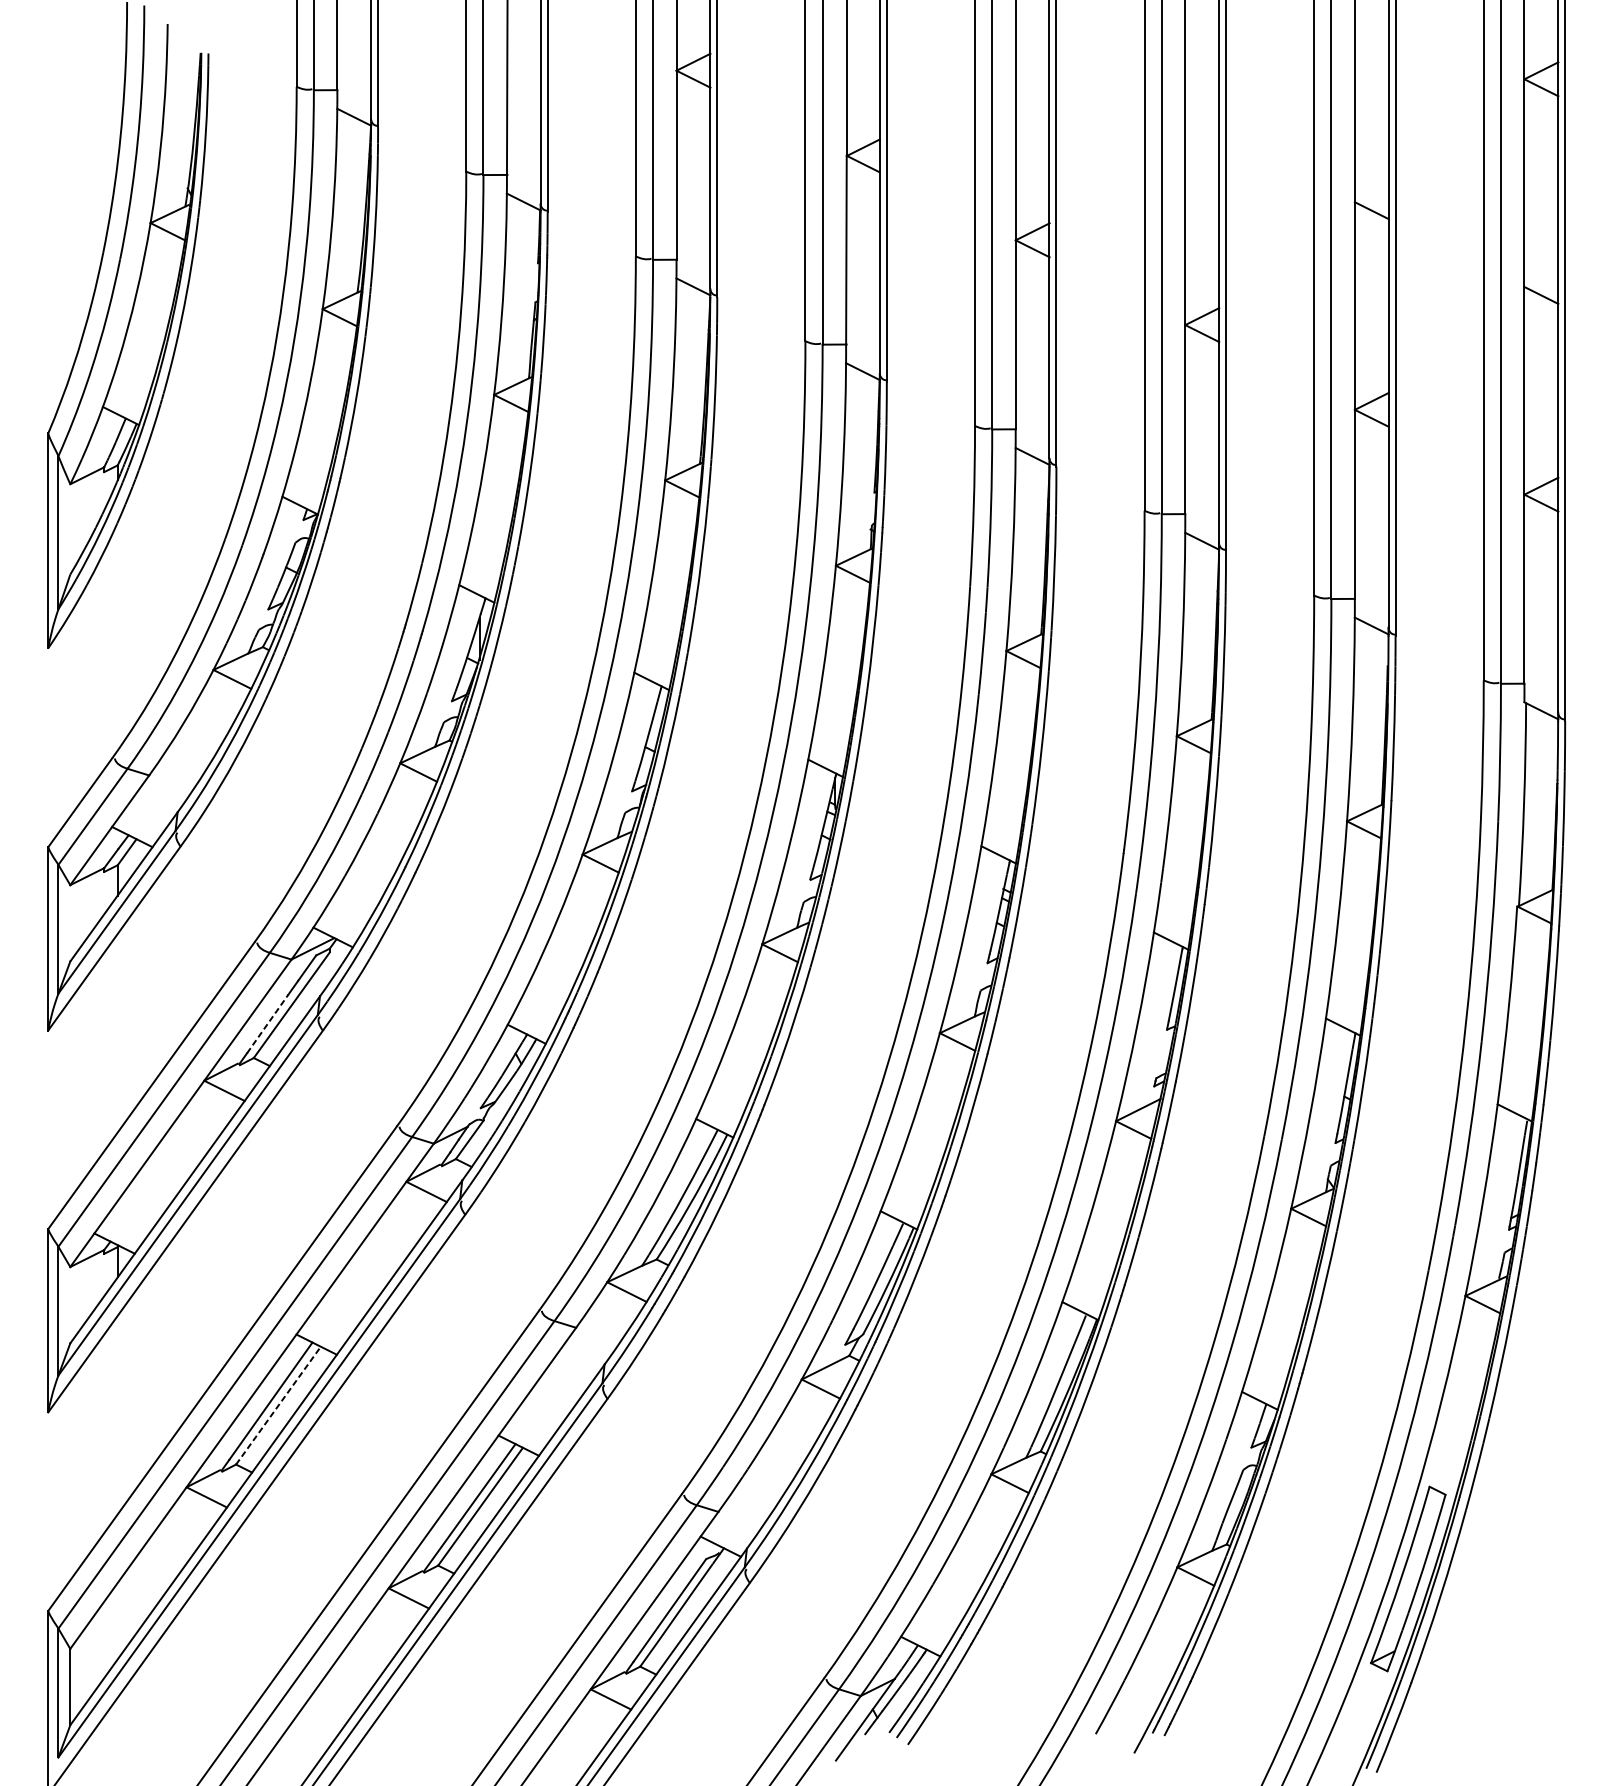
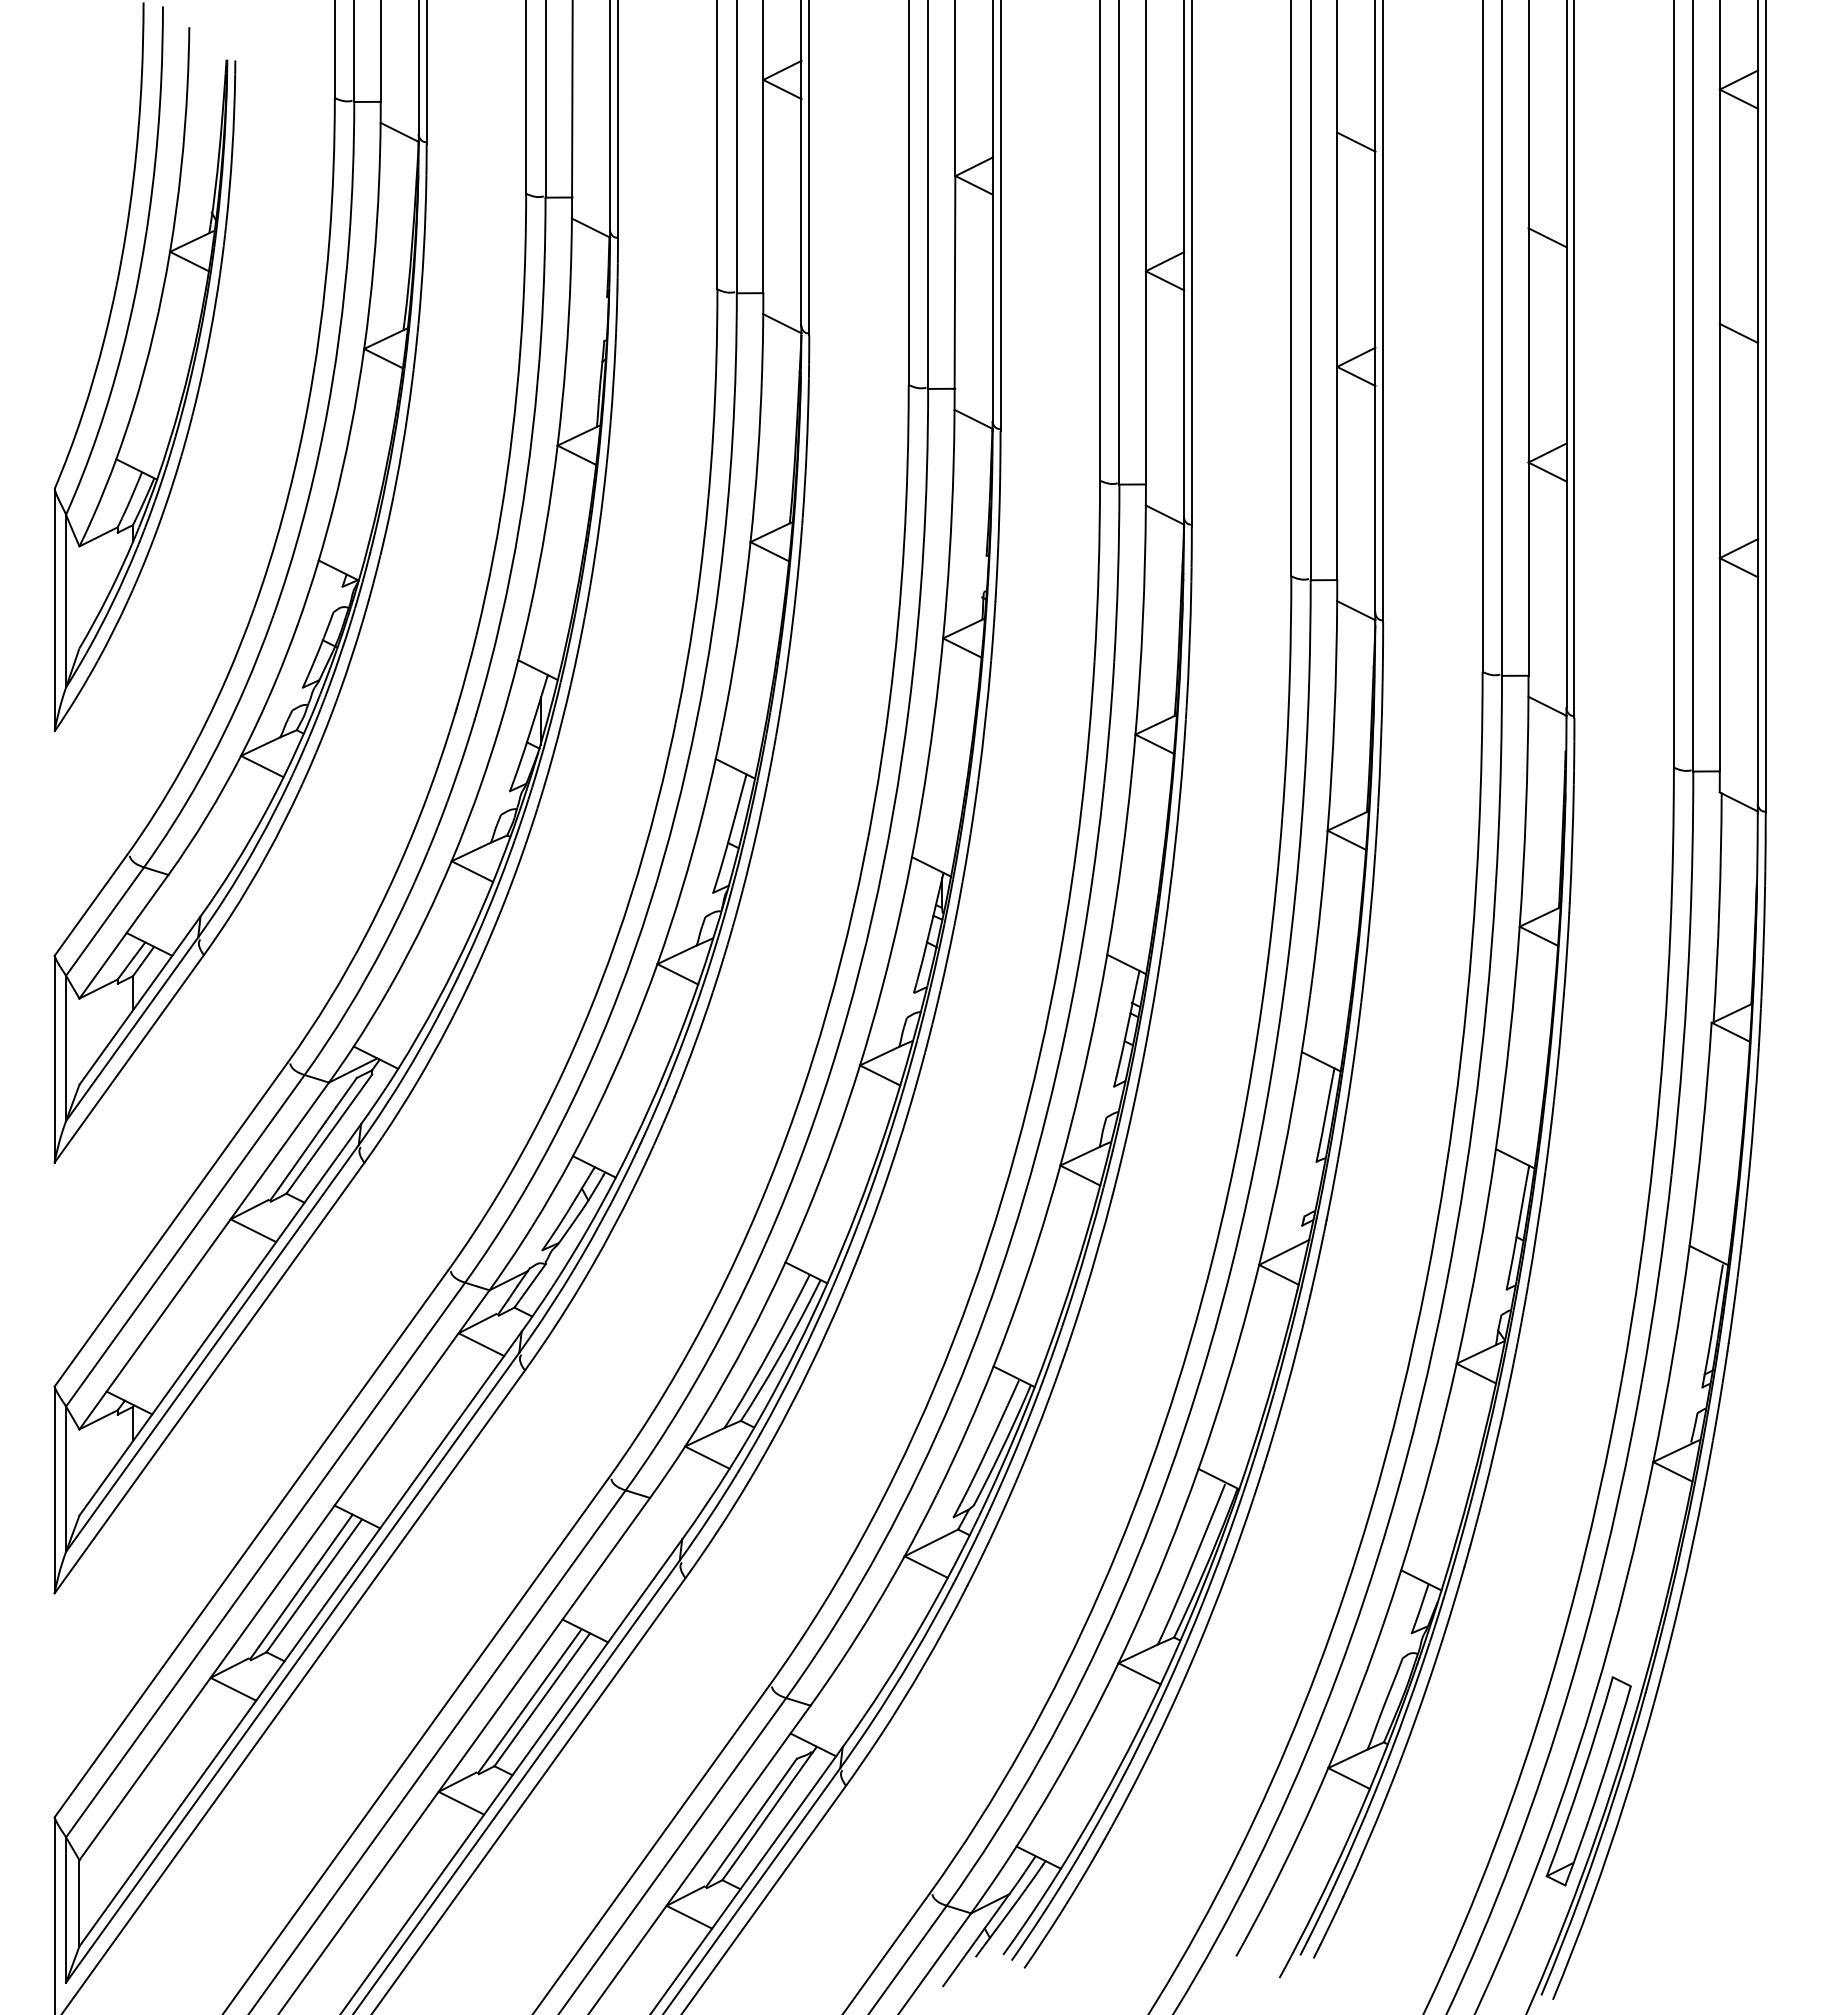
line: (1202, 125) -> (1356, 141), added
line: (268, 1024) -> (302, 1155), dashed -> solid
line: (278, 1405) -> (314, 1585), dashed -> solid

